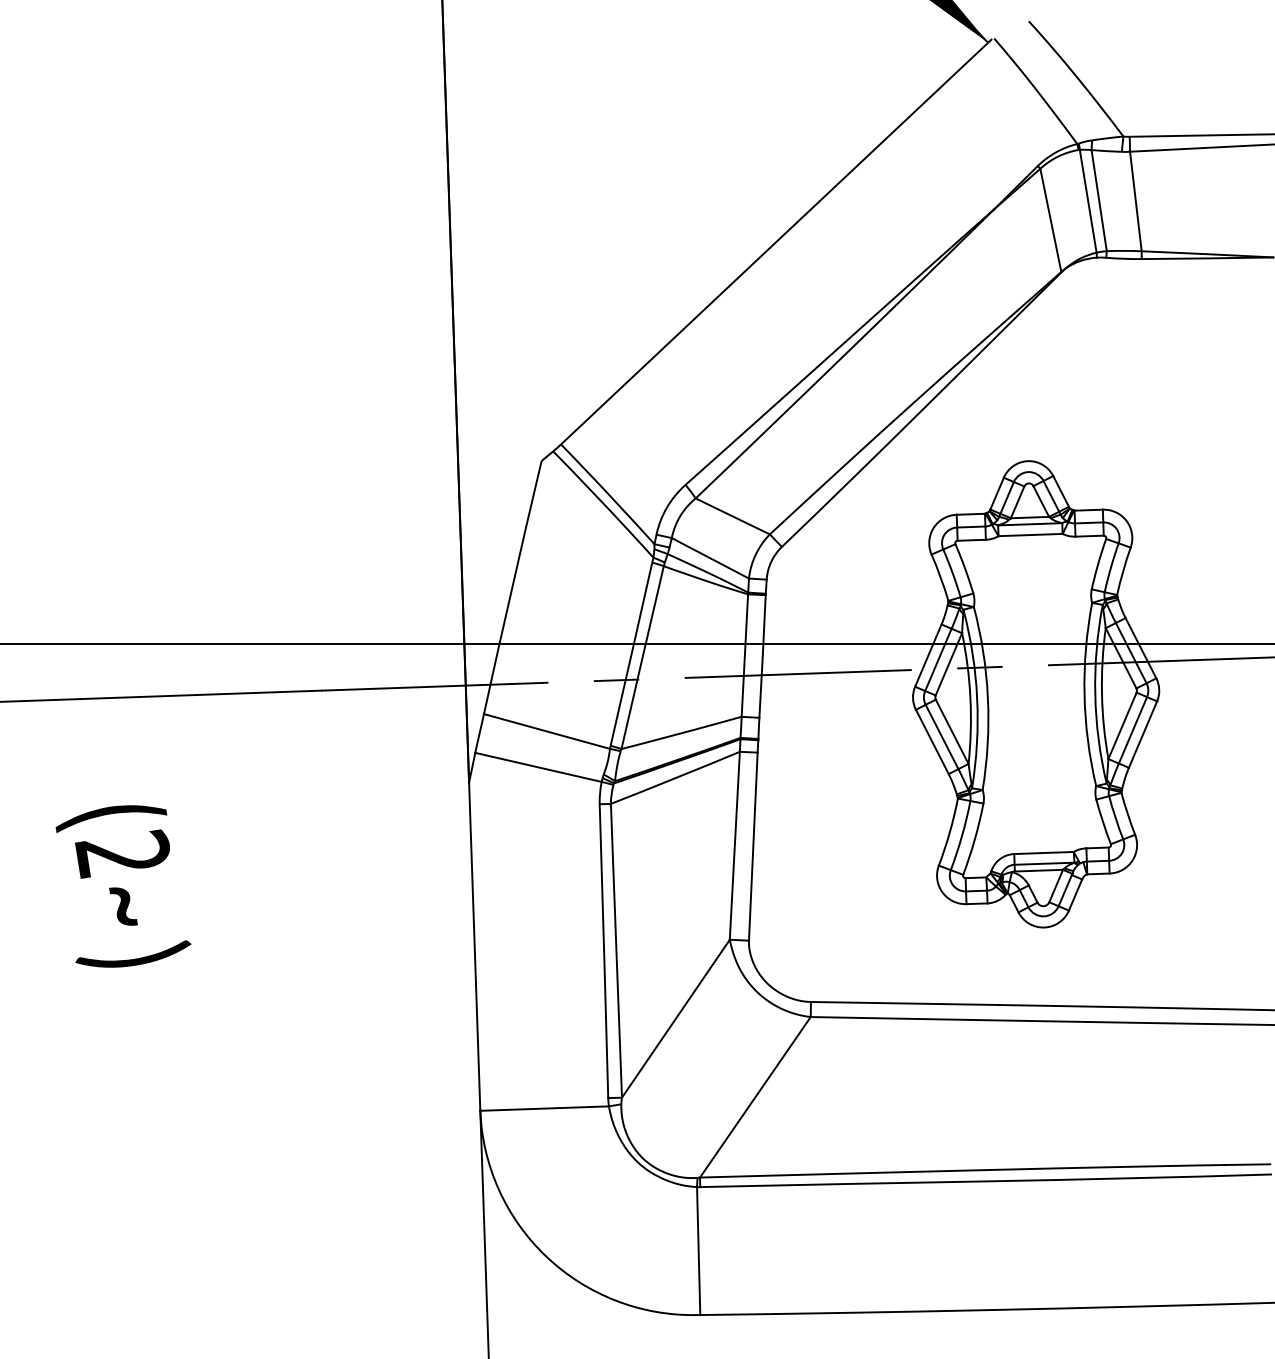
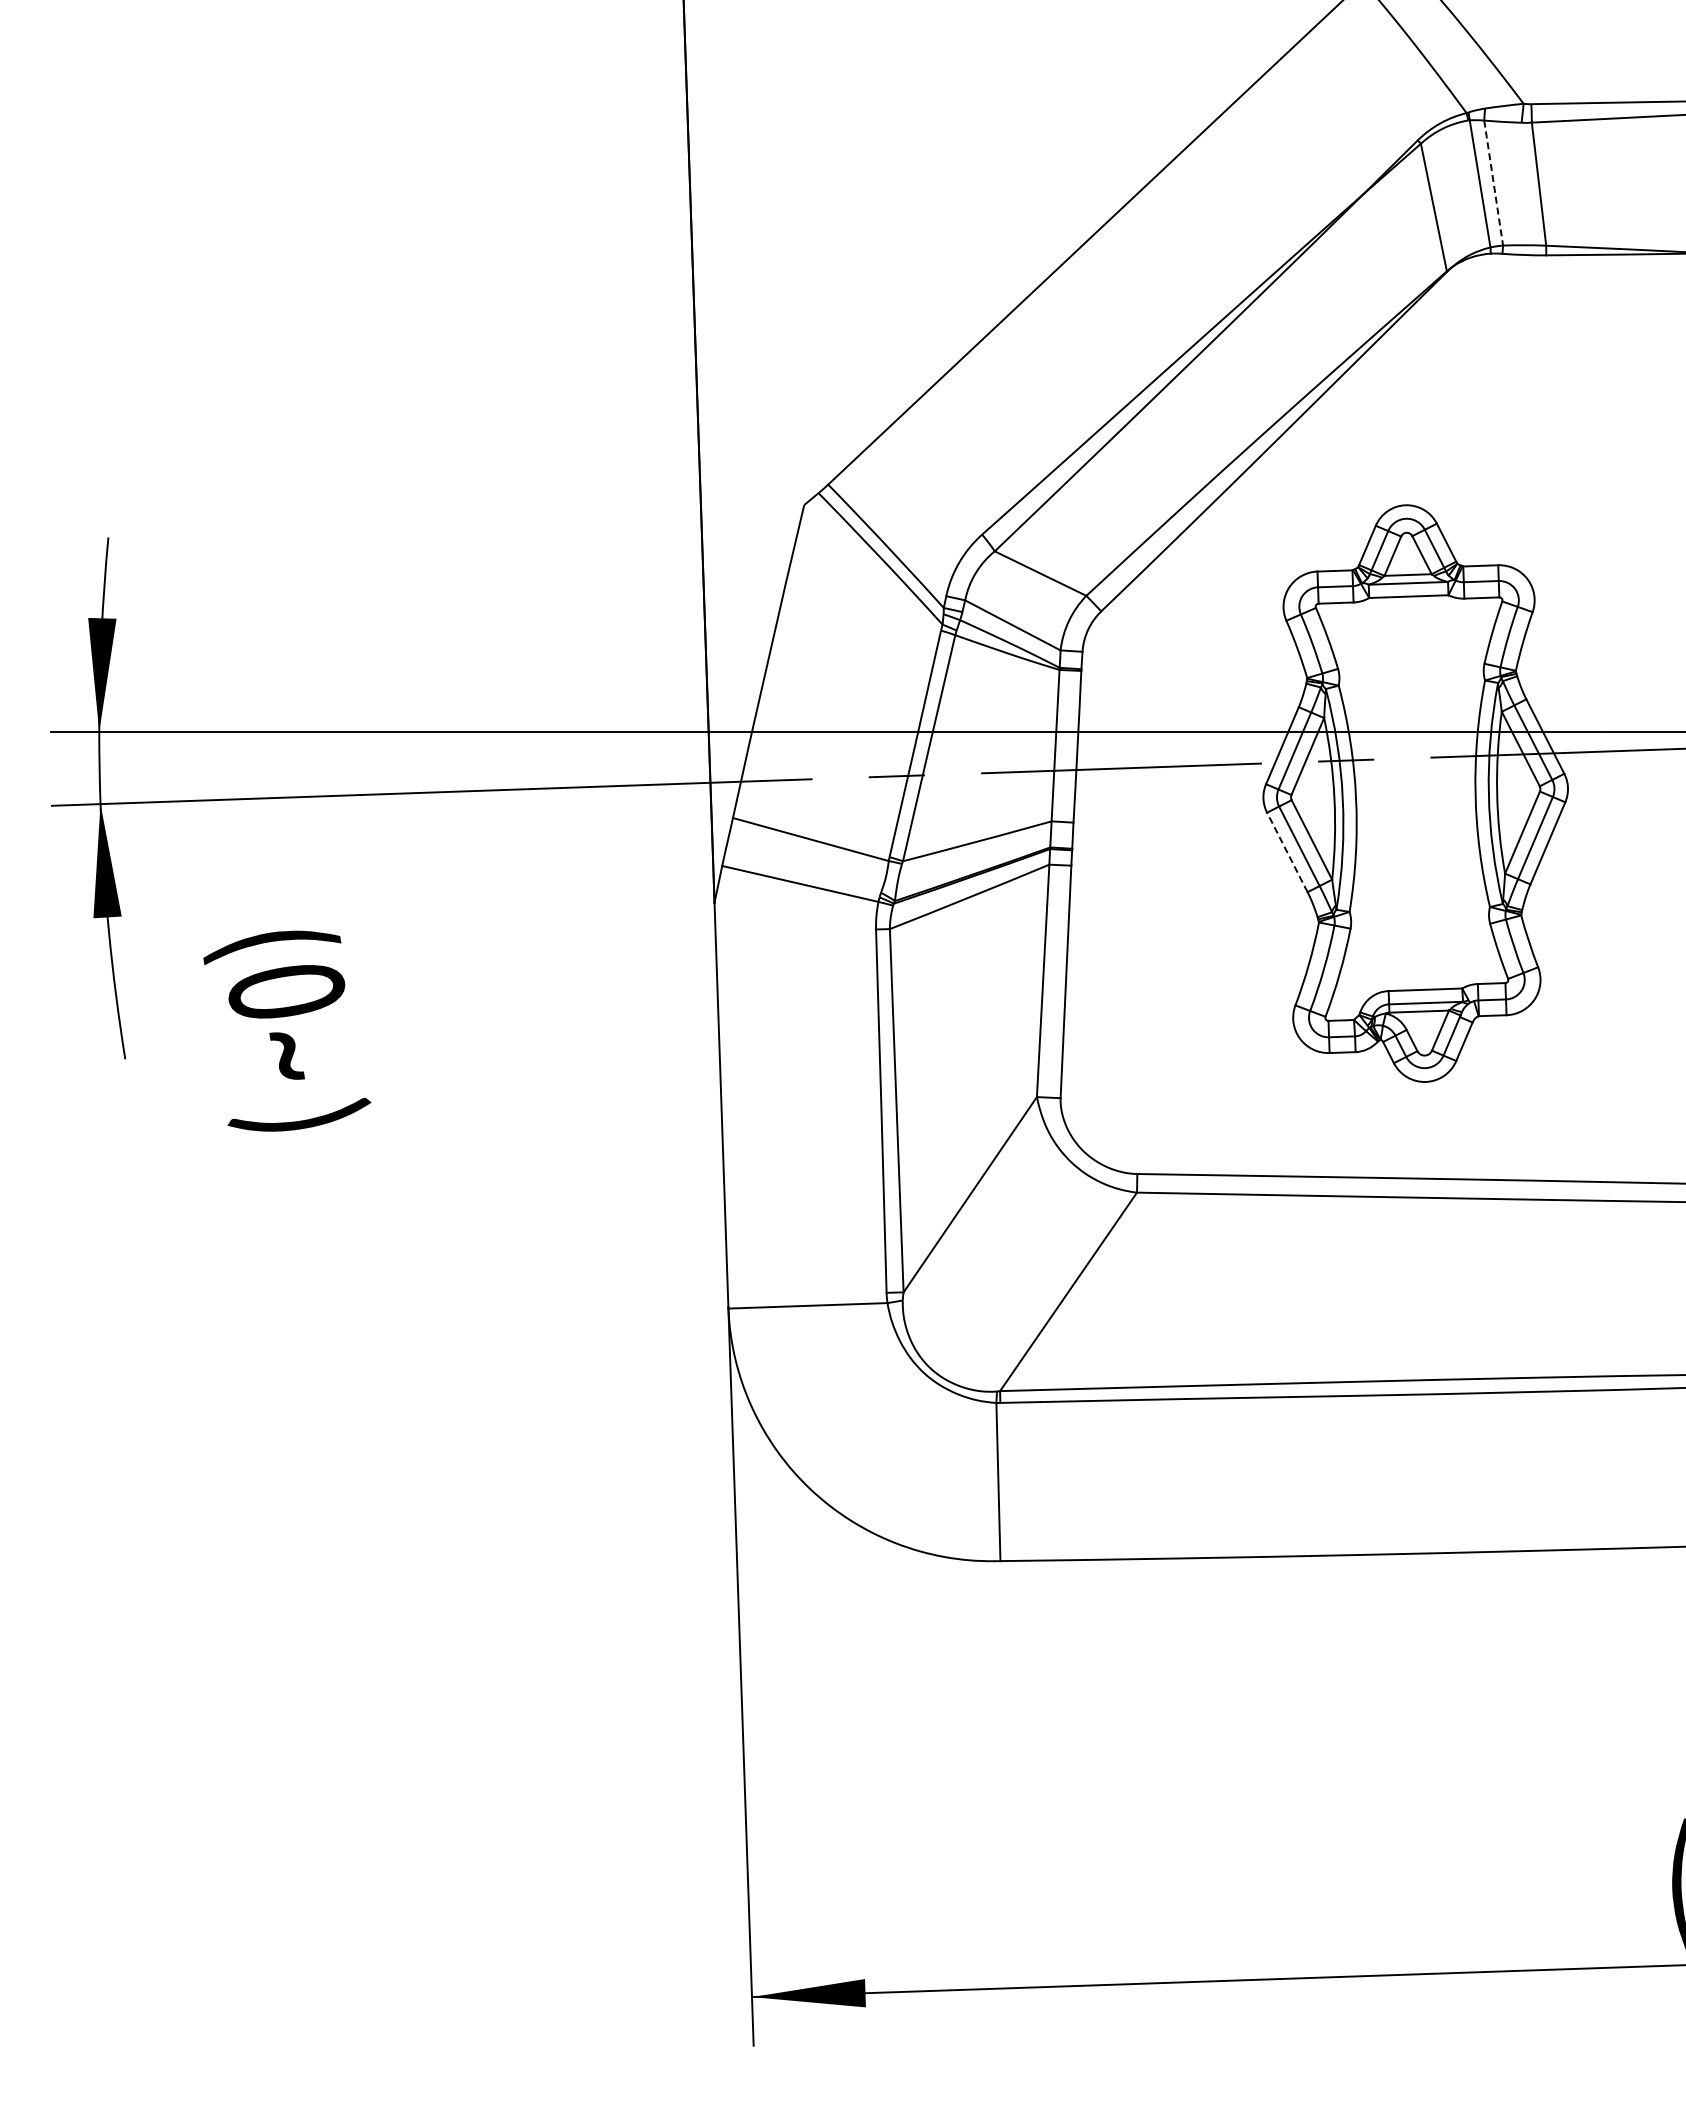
line: (1099, 200) -> (1493, 183), solid -> dashed
line: (932, 741) -> (1287, 852), solid -> dashed
text: (122, 853) -> (286, 990), (2 -> (0

